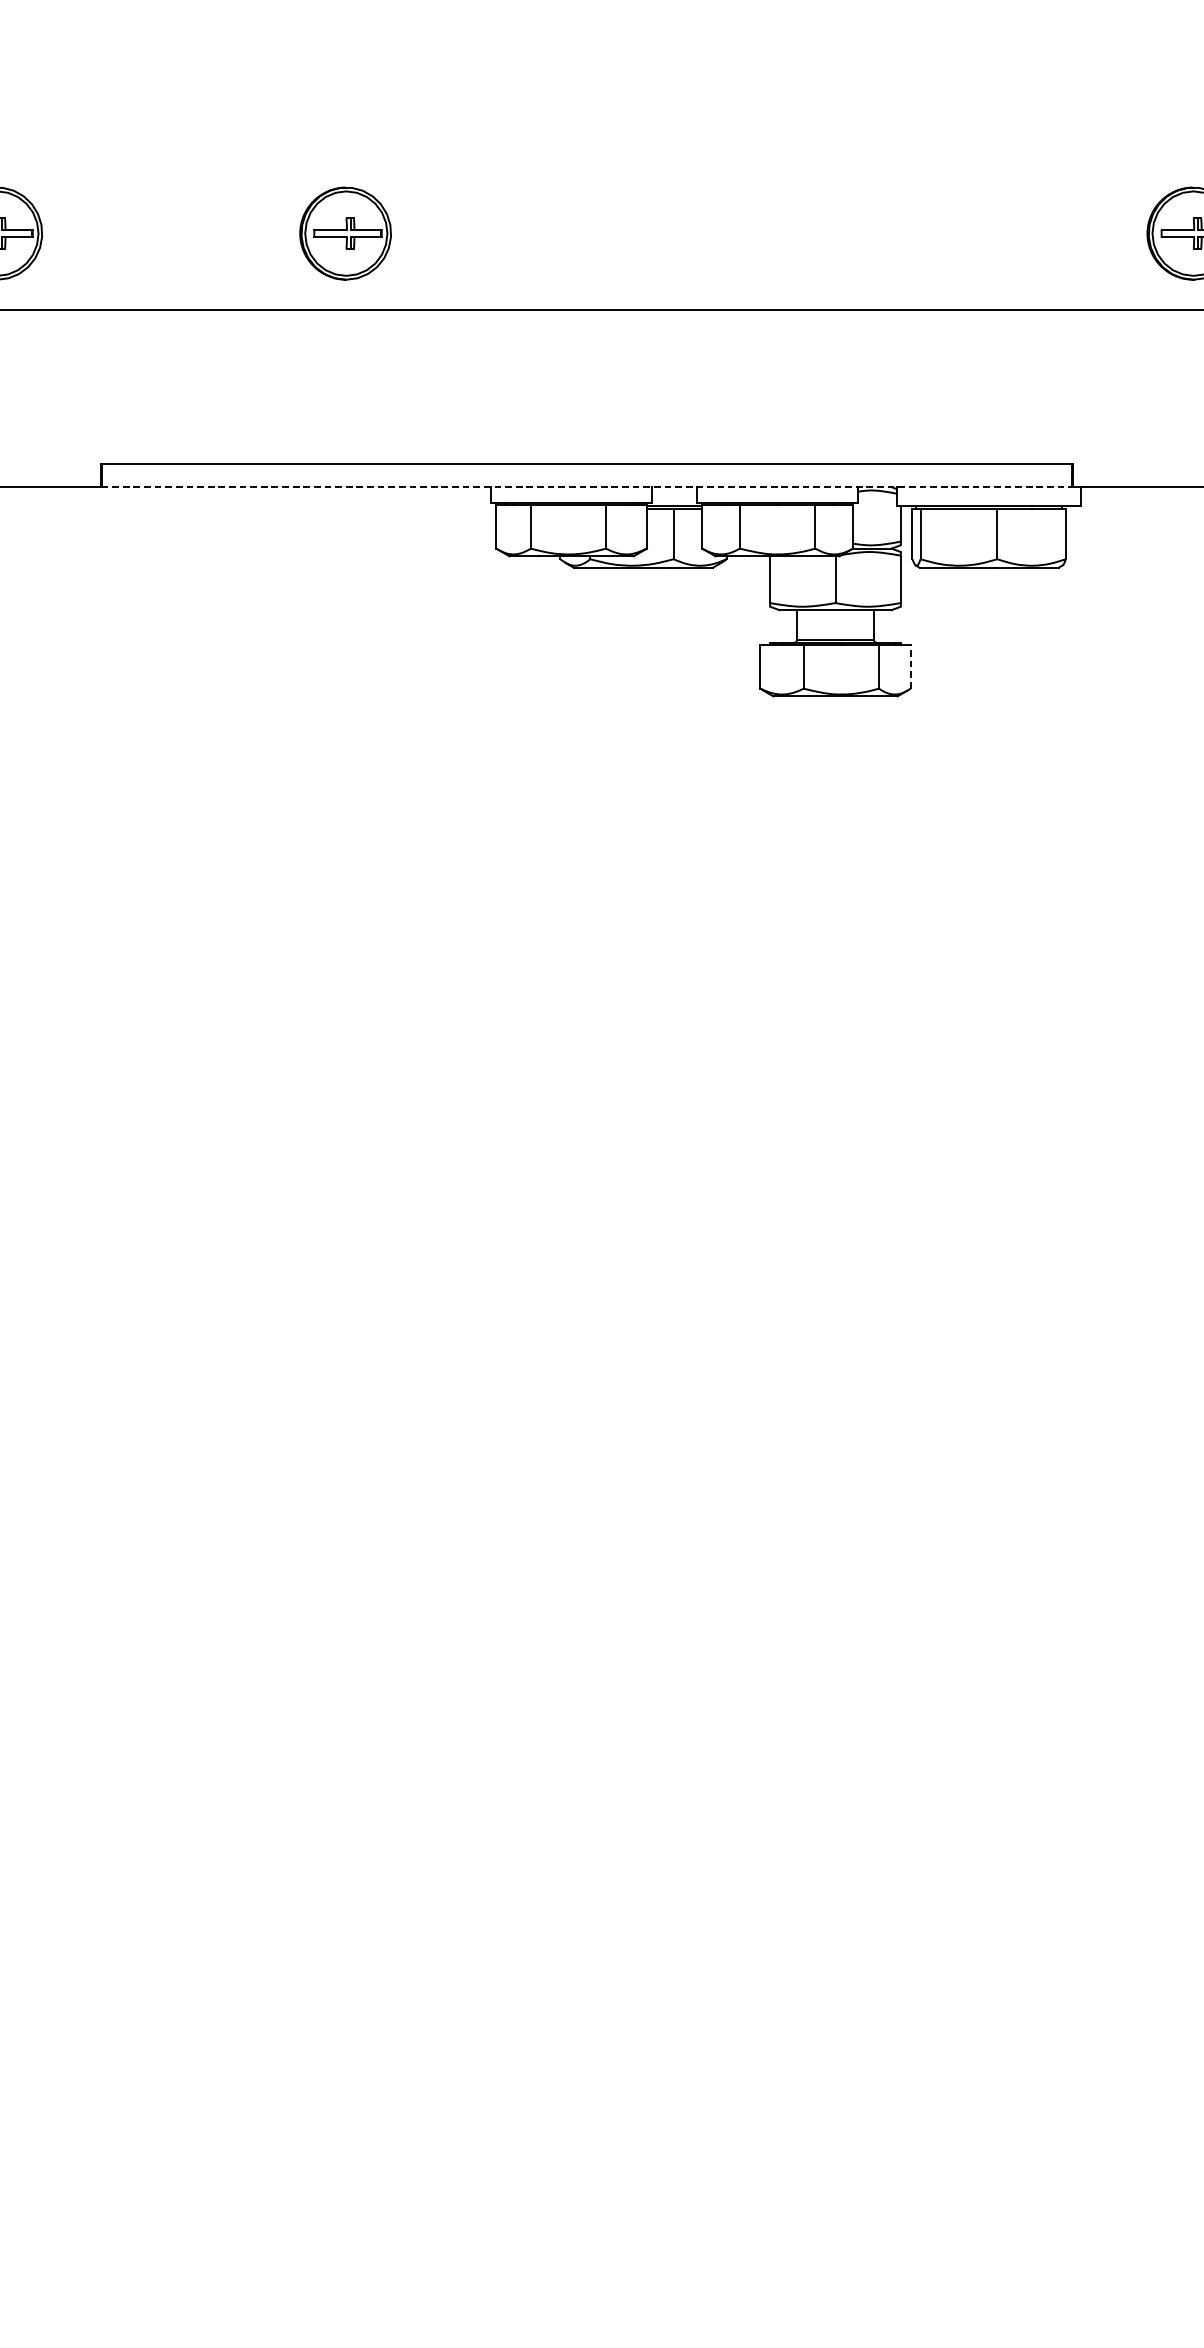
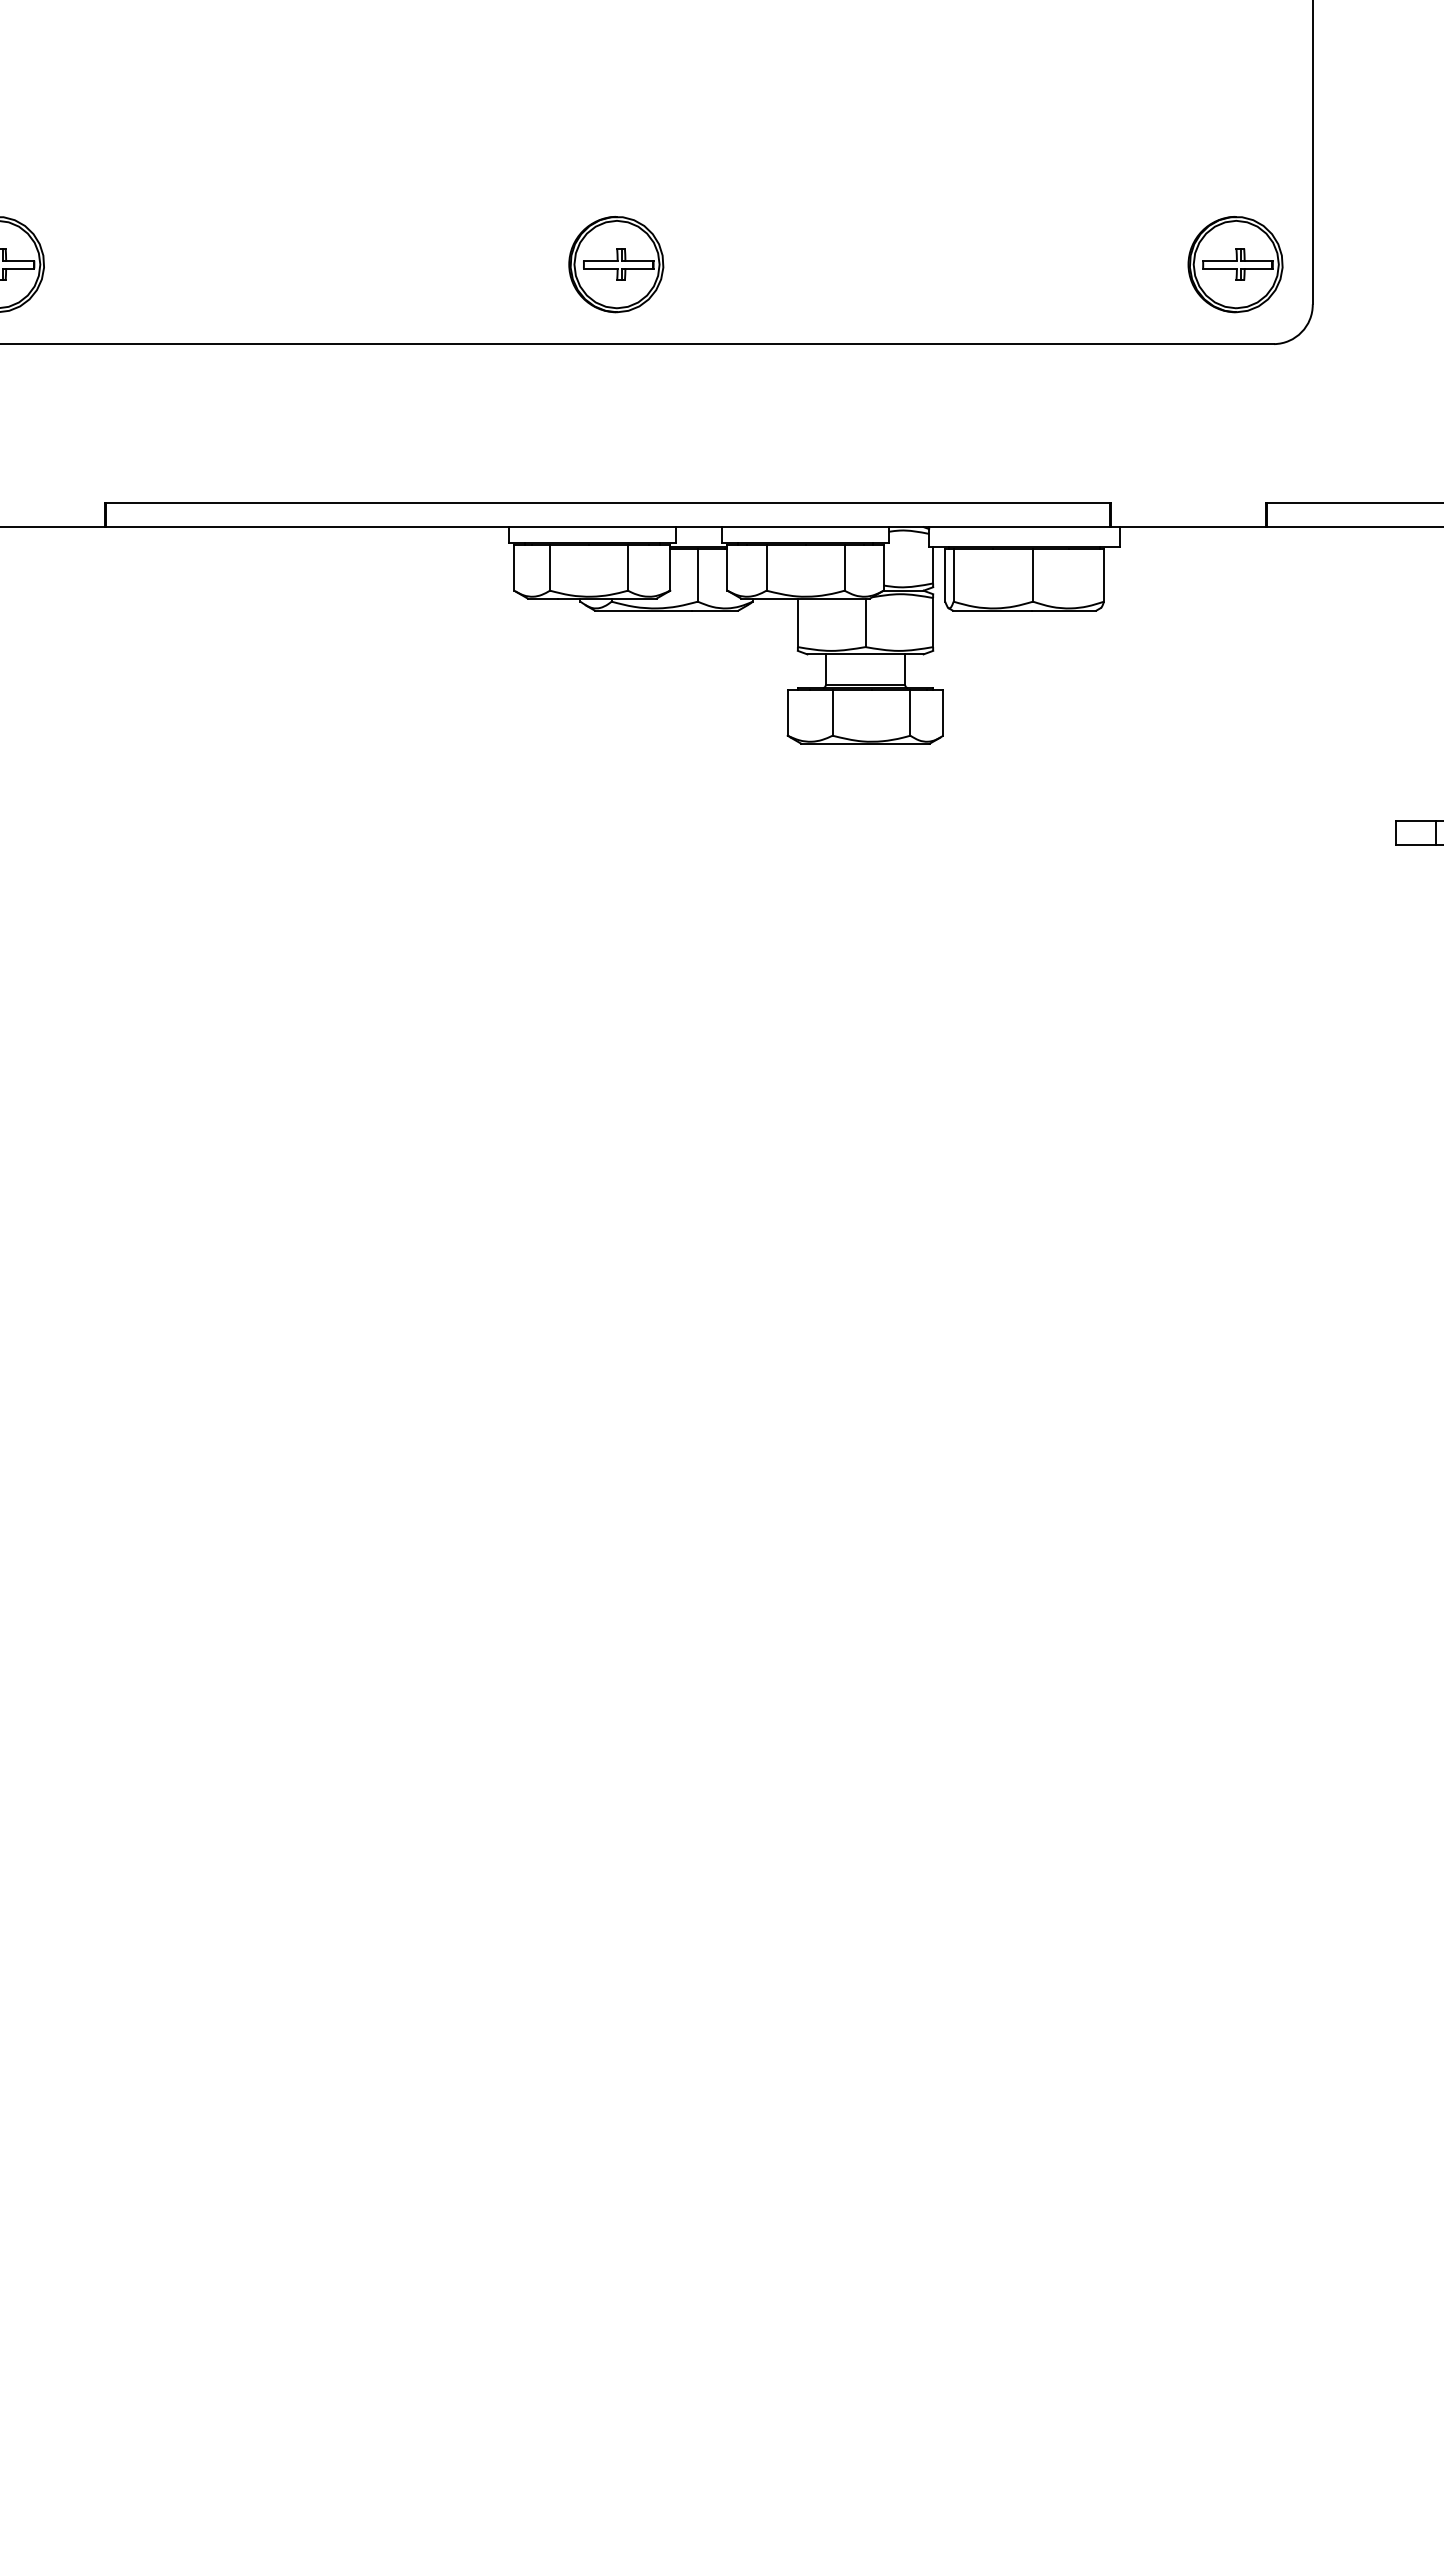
part: (345, 233) -> (616, 264), moved
line: (587, 487) -> (608, 527), dashed -> solid
line: (910, 667) -> (943, 713), dashed -> solid

